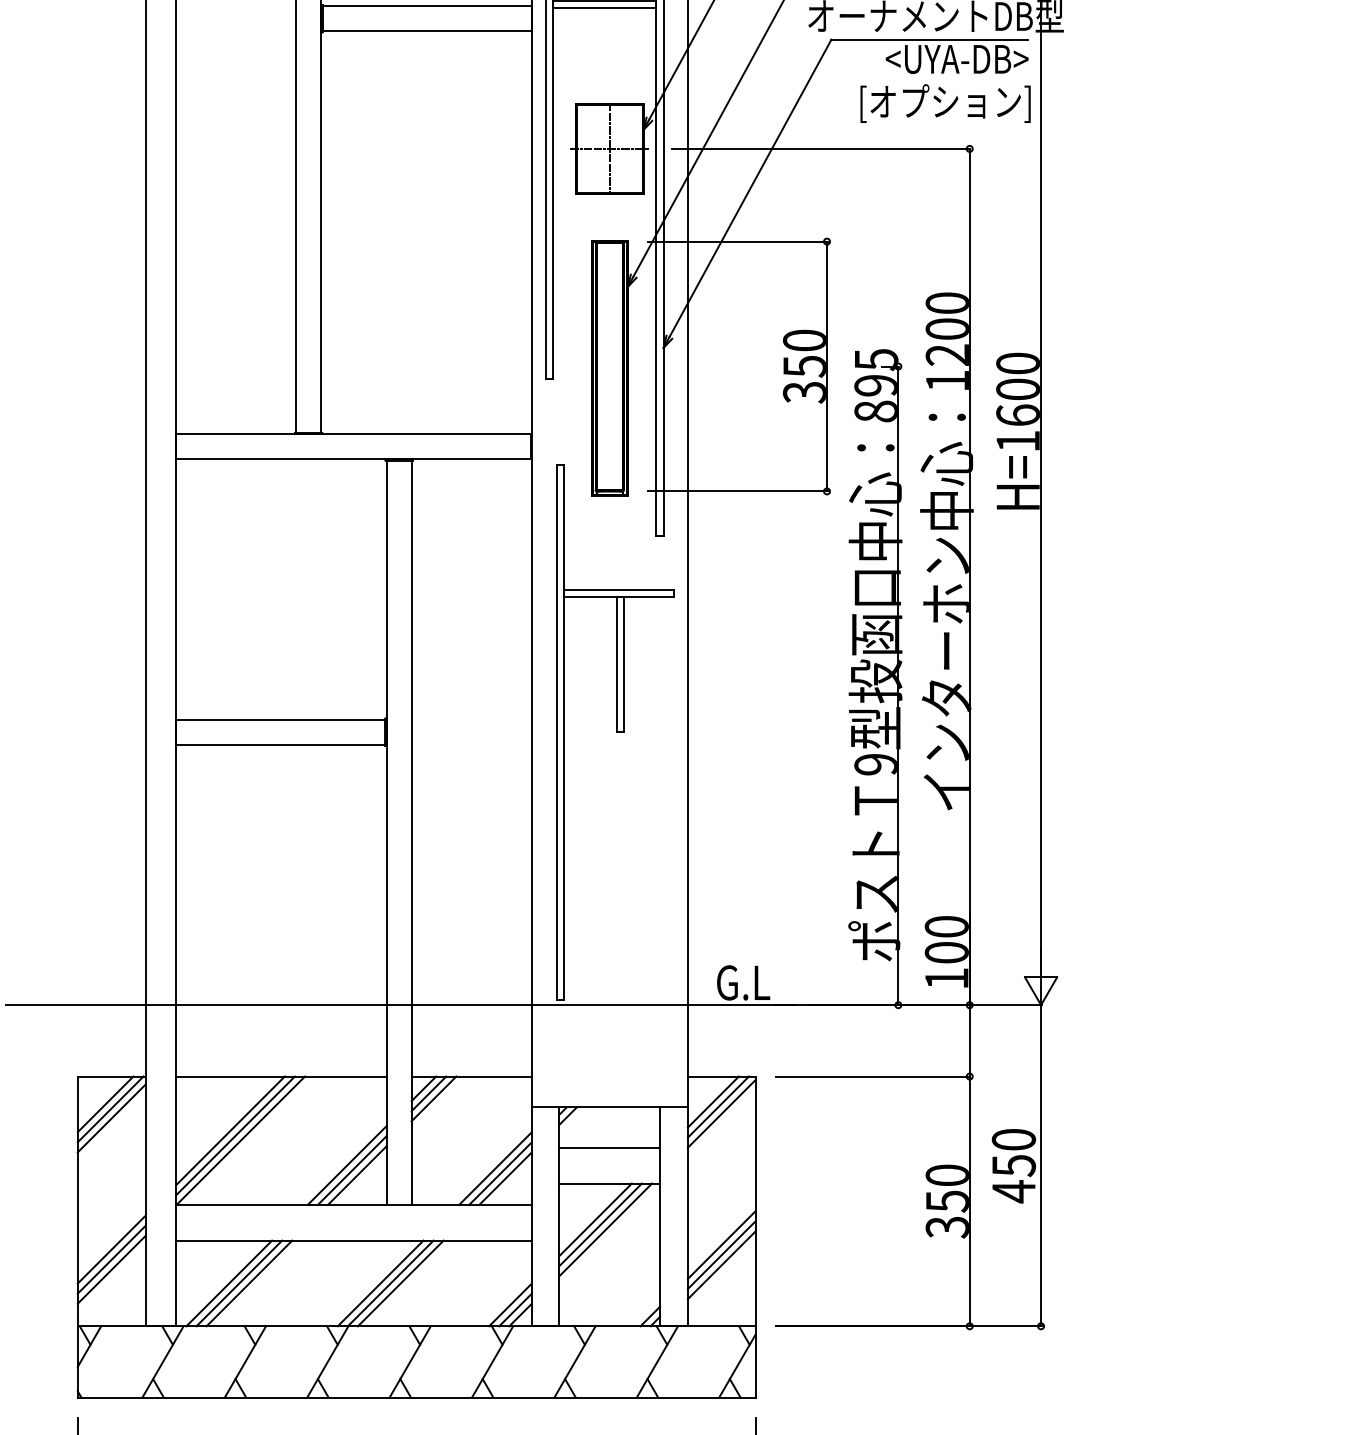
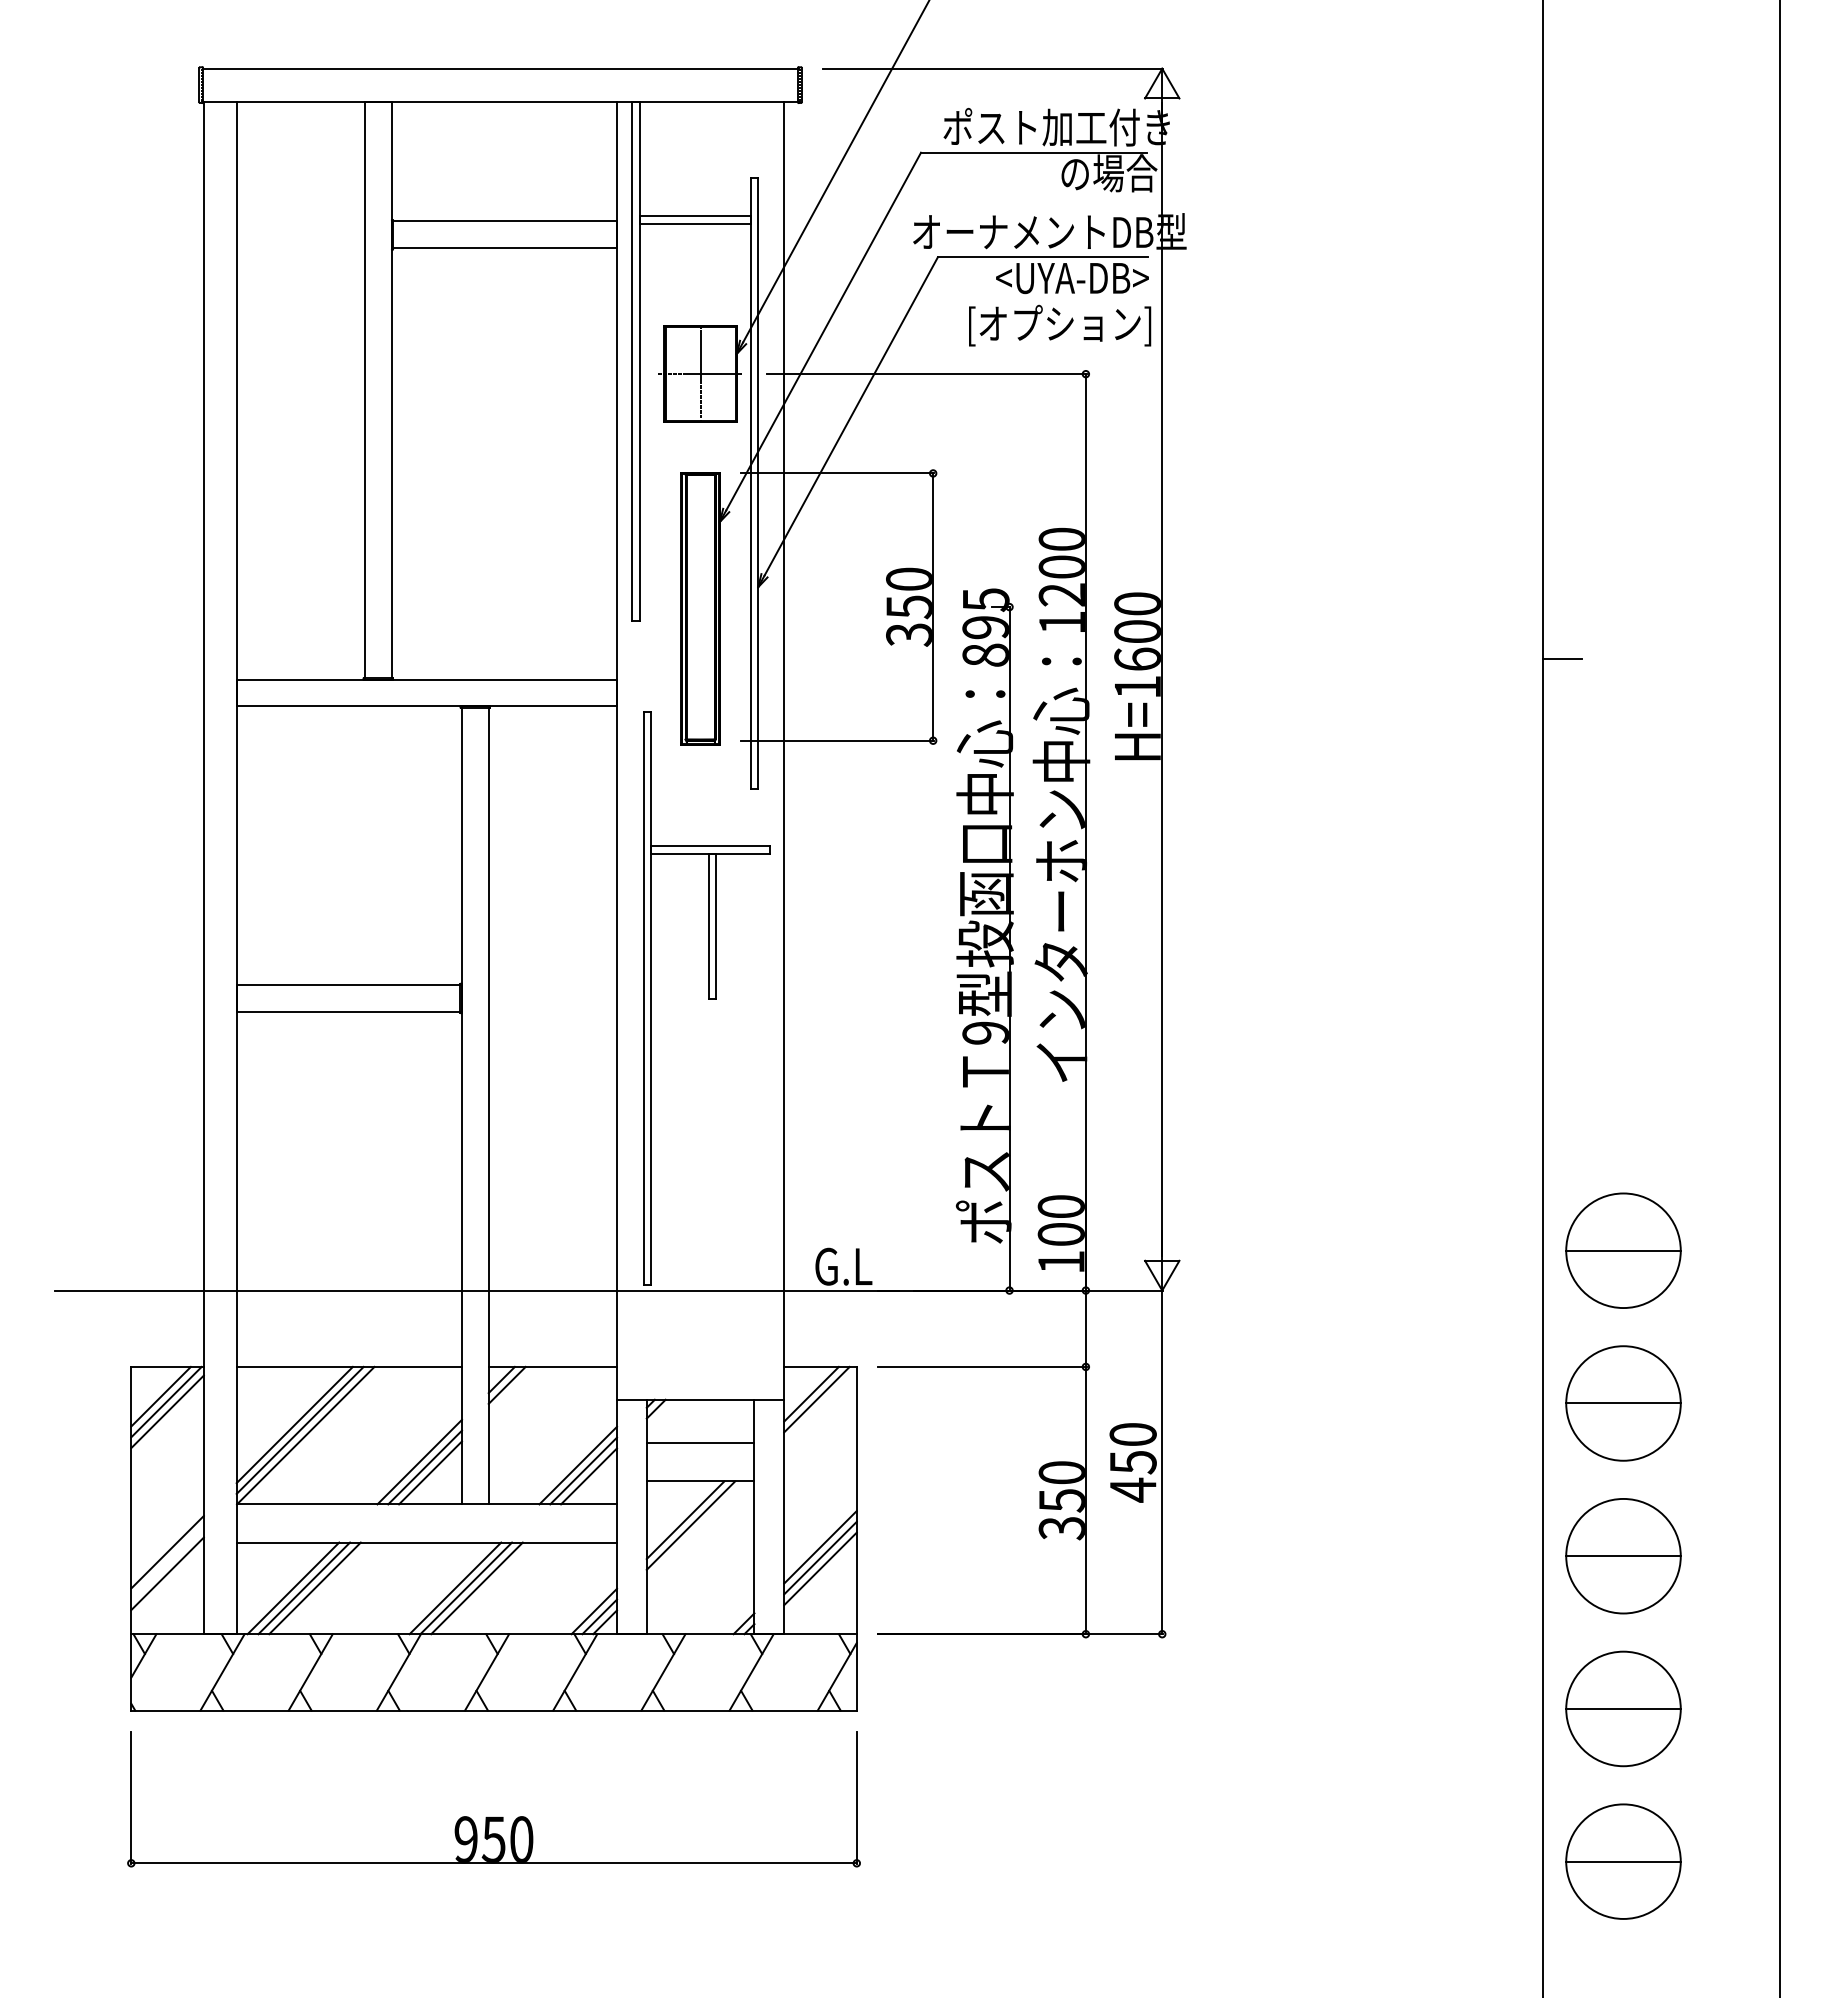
line: (433, 1098) -> (512, 1390), removed
line: (721, 1113) -> (820, 1406), removed
line: (604, 1229) -> (695, 1530), removed
line: (111, 1259) -> (167, 1562), removed

